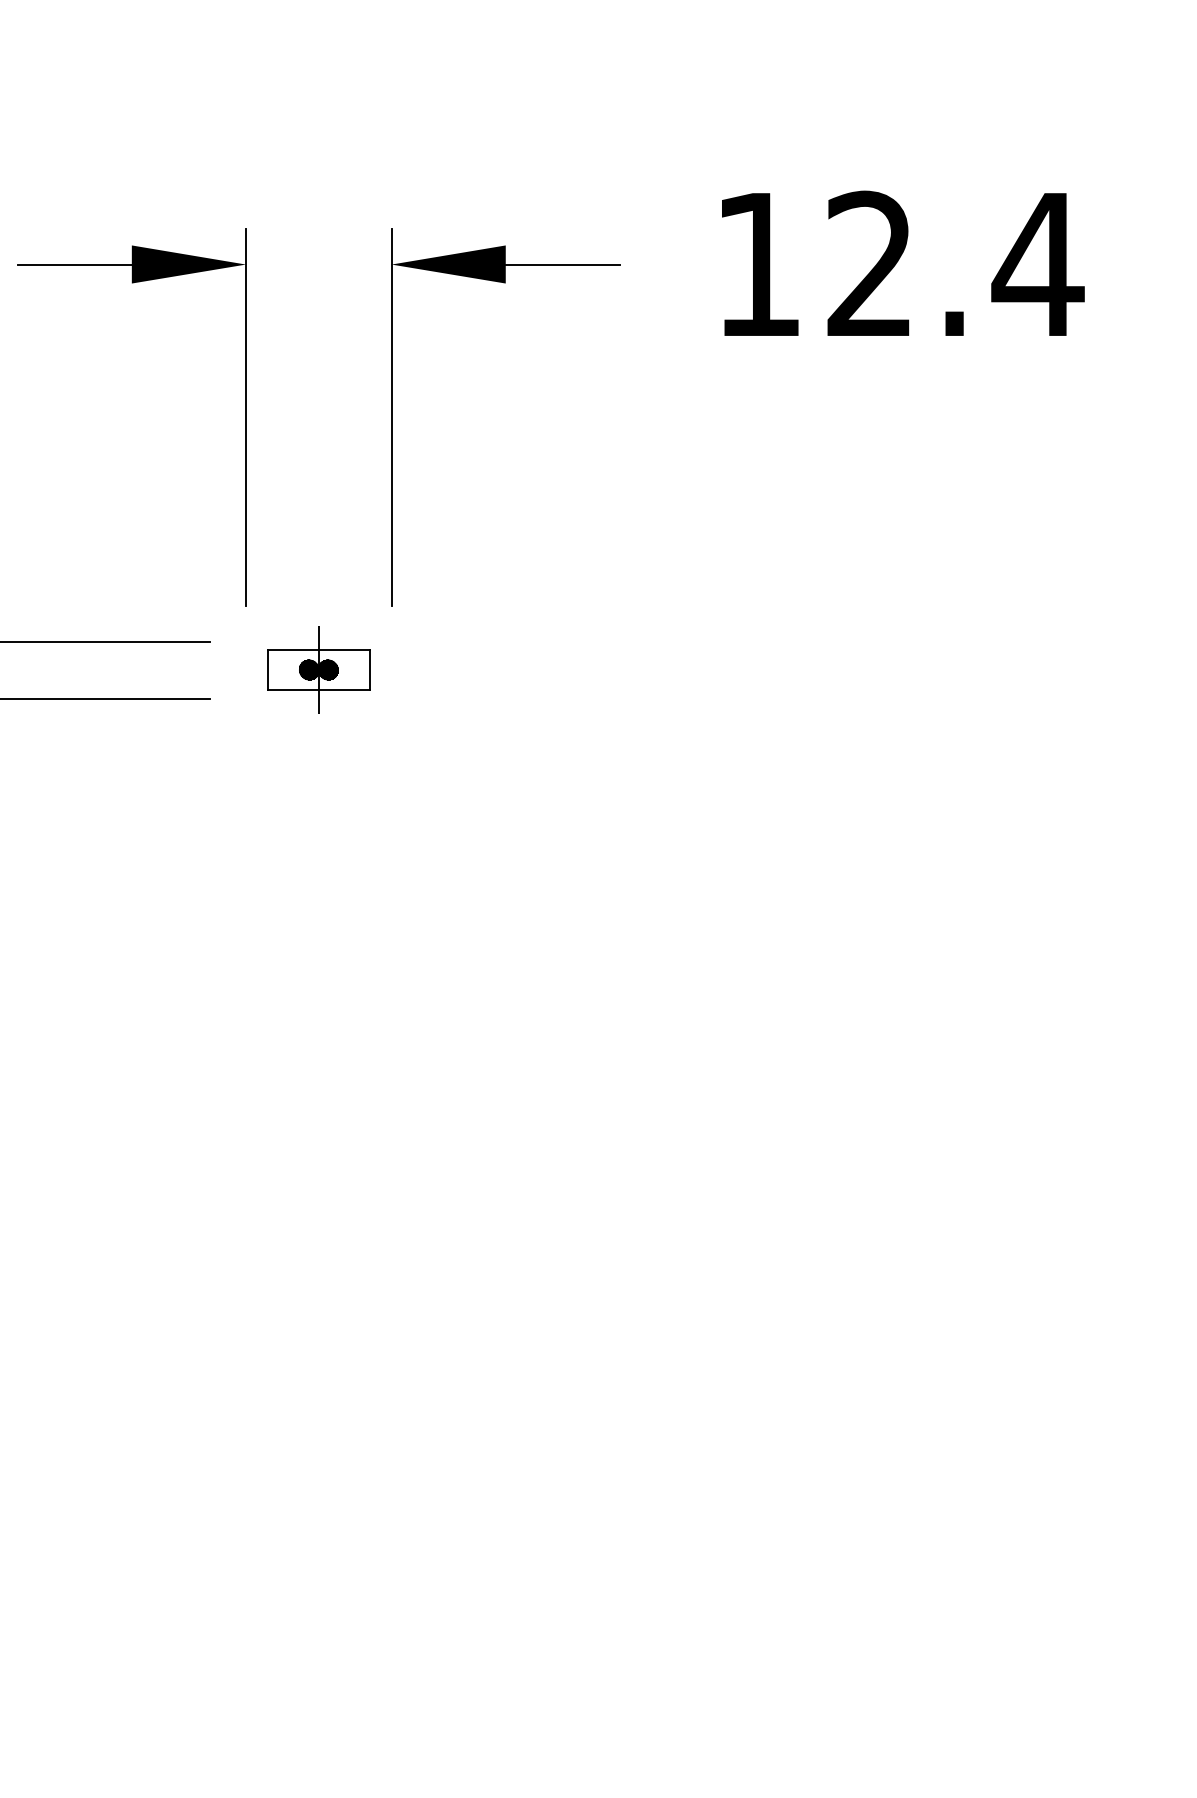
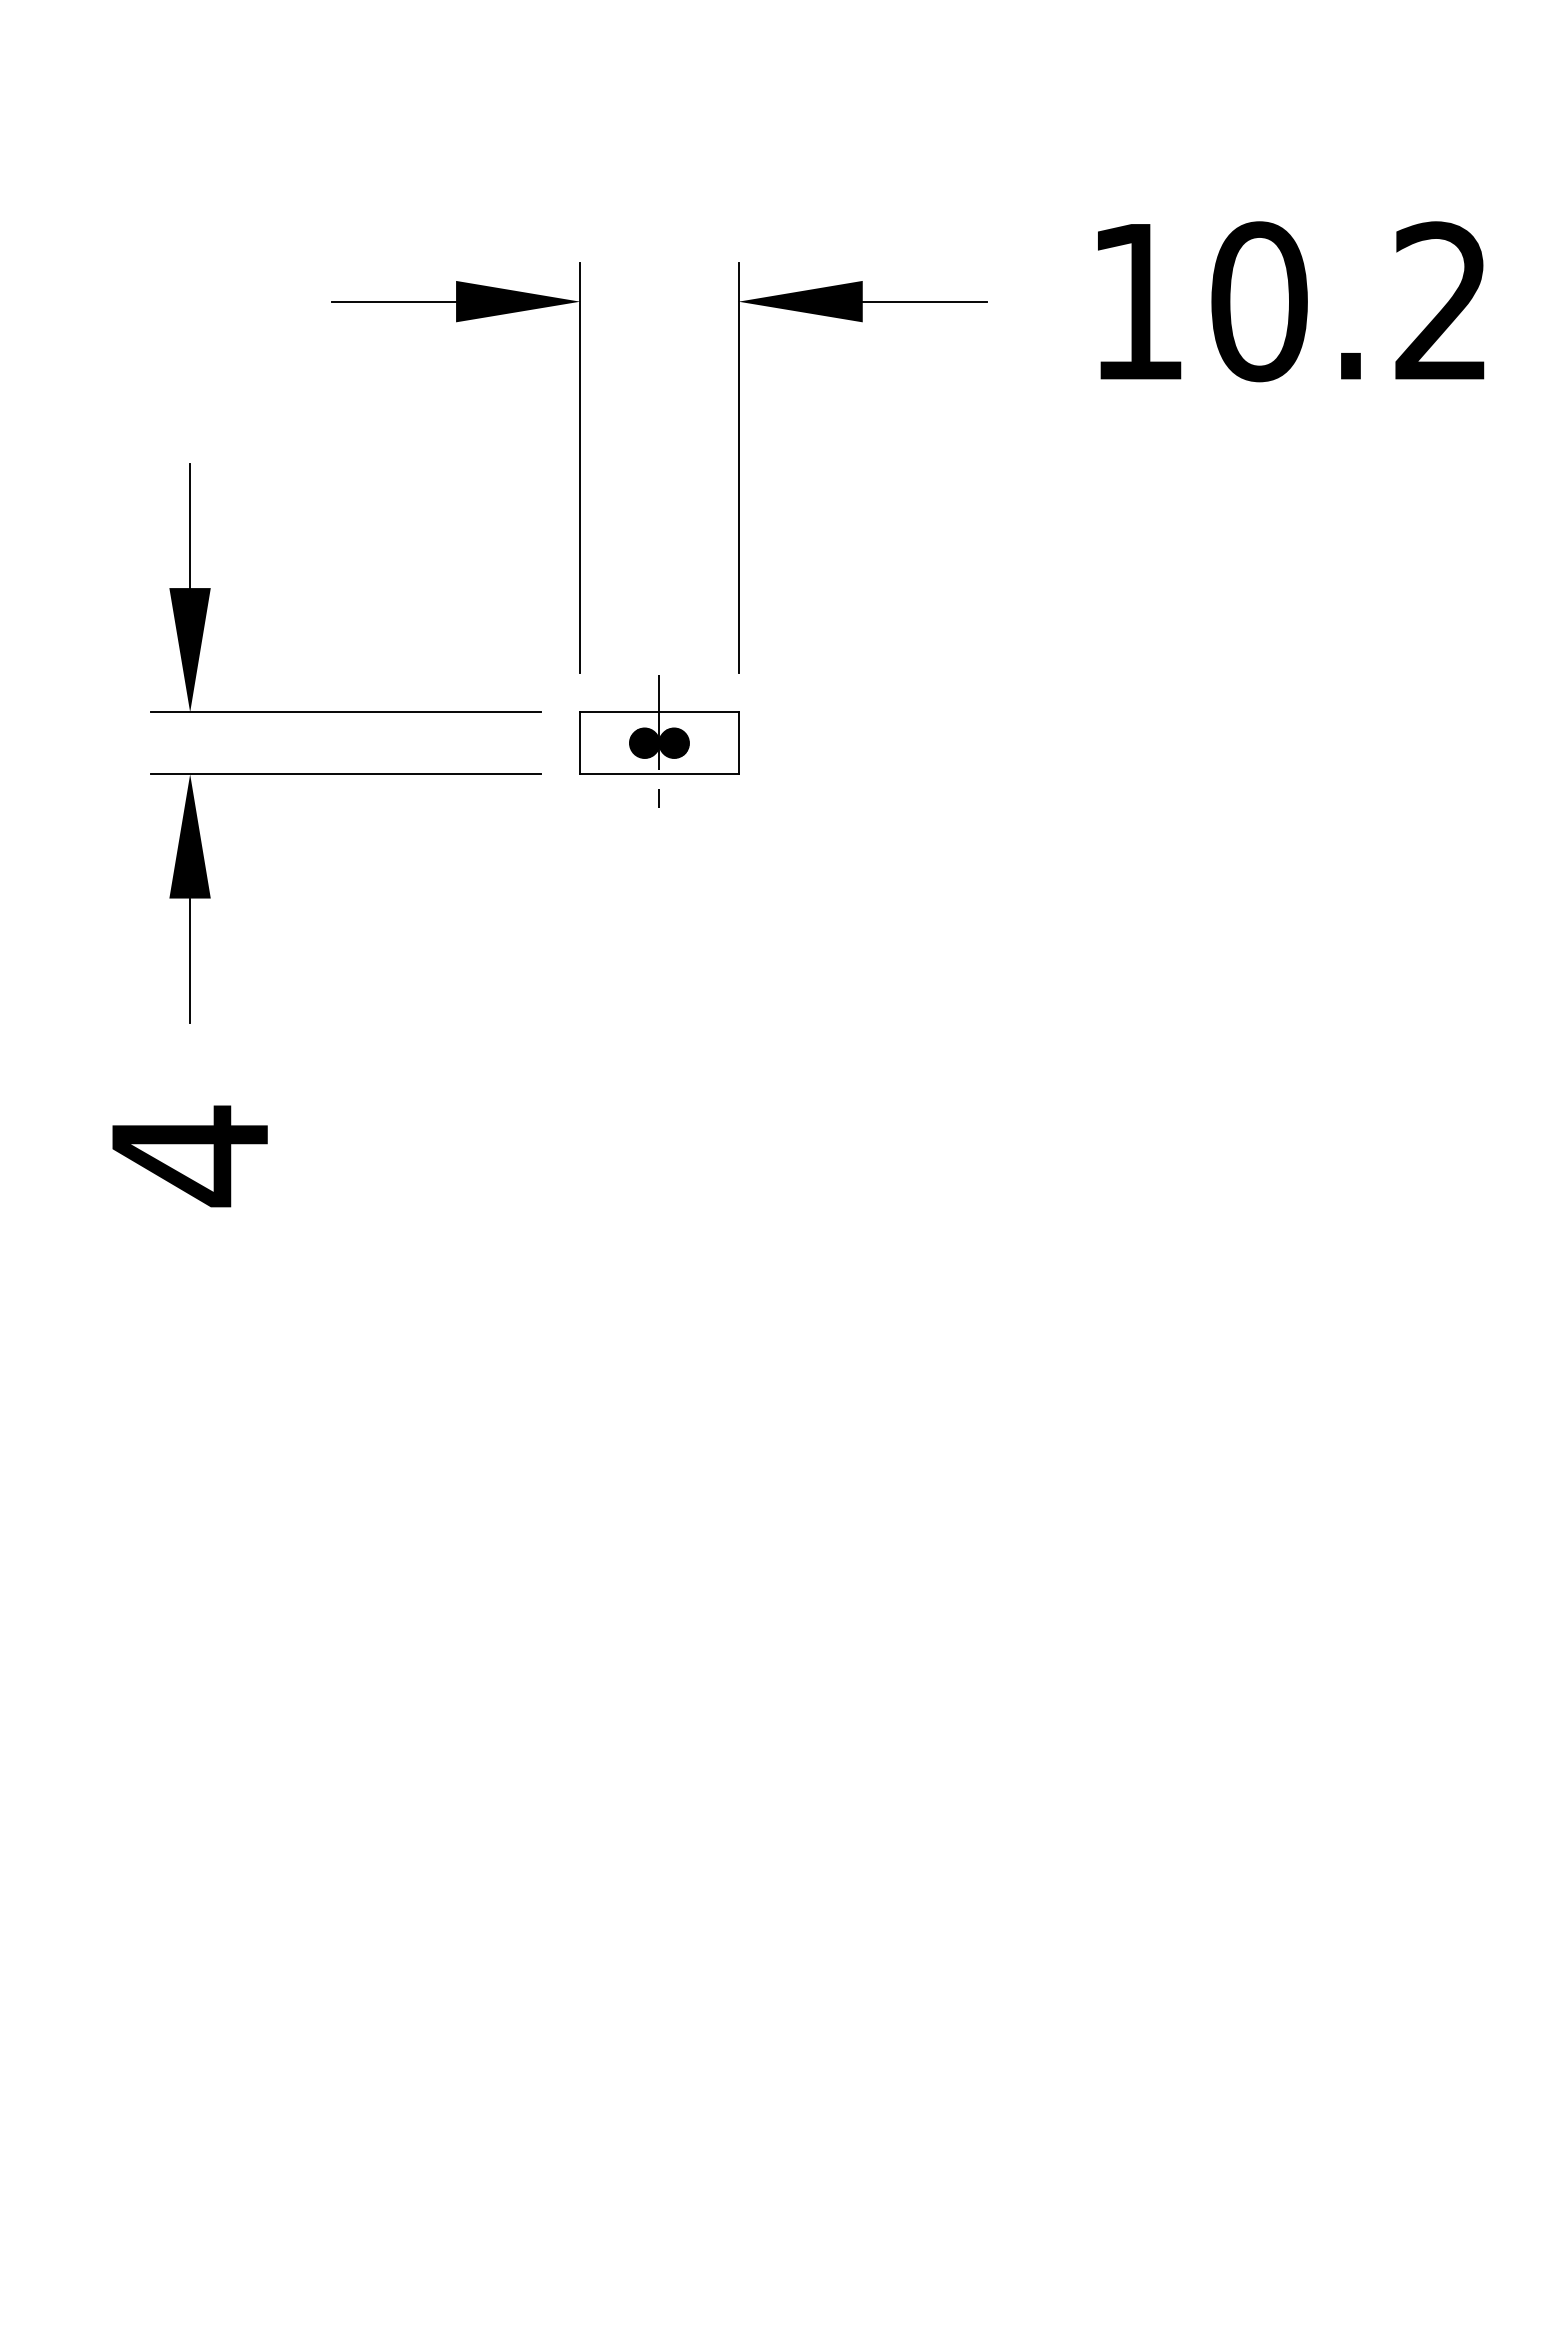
text: (955, 264) -> (1351, 301), 12.4 -> 10.2
part: (318, 668) -> (659, 741), size x1.43

